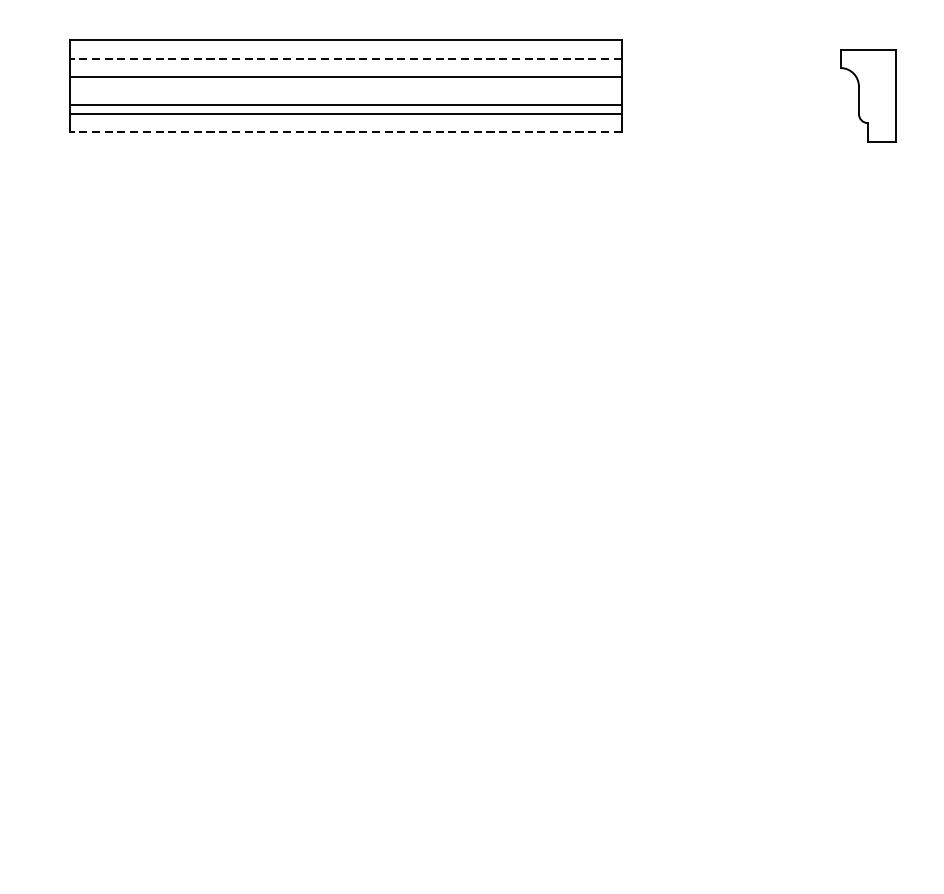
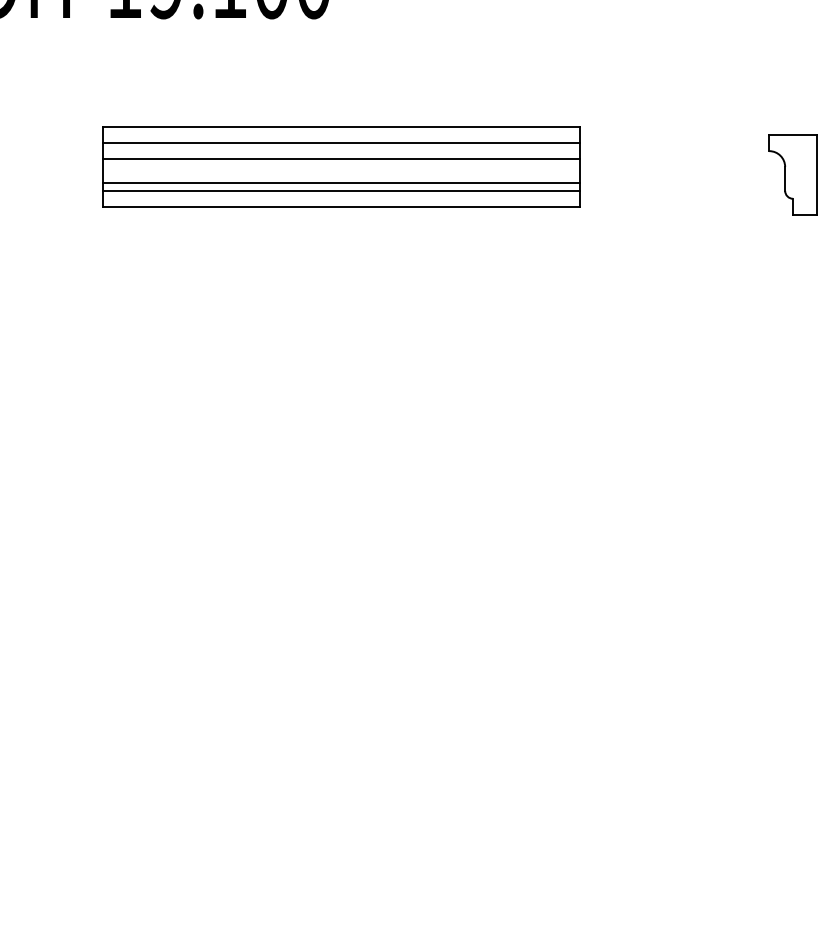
line: (345, 59) -> (341, 143), dashed -> solid
line: (345, 132) -> (341, 206), dashed -> solid

